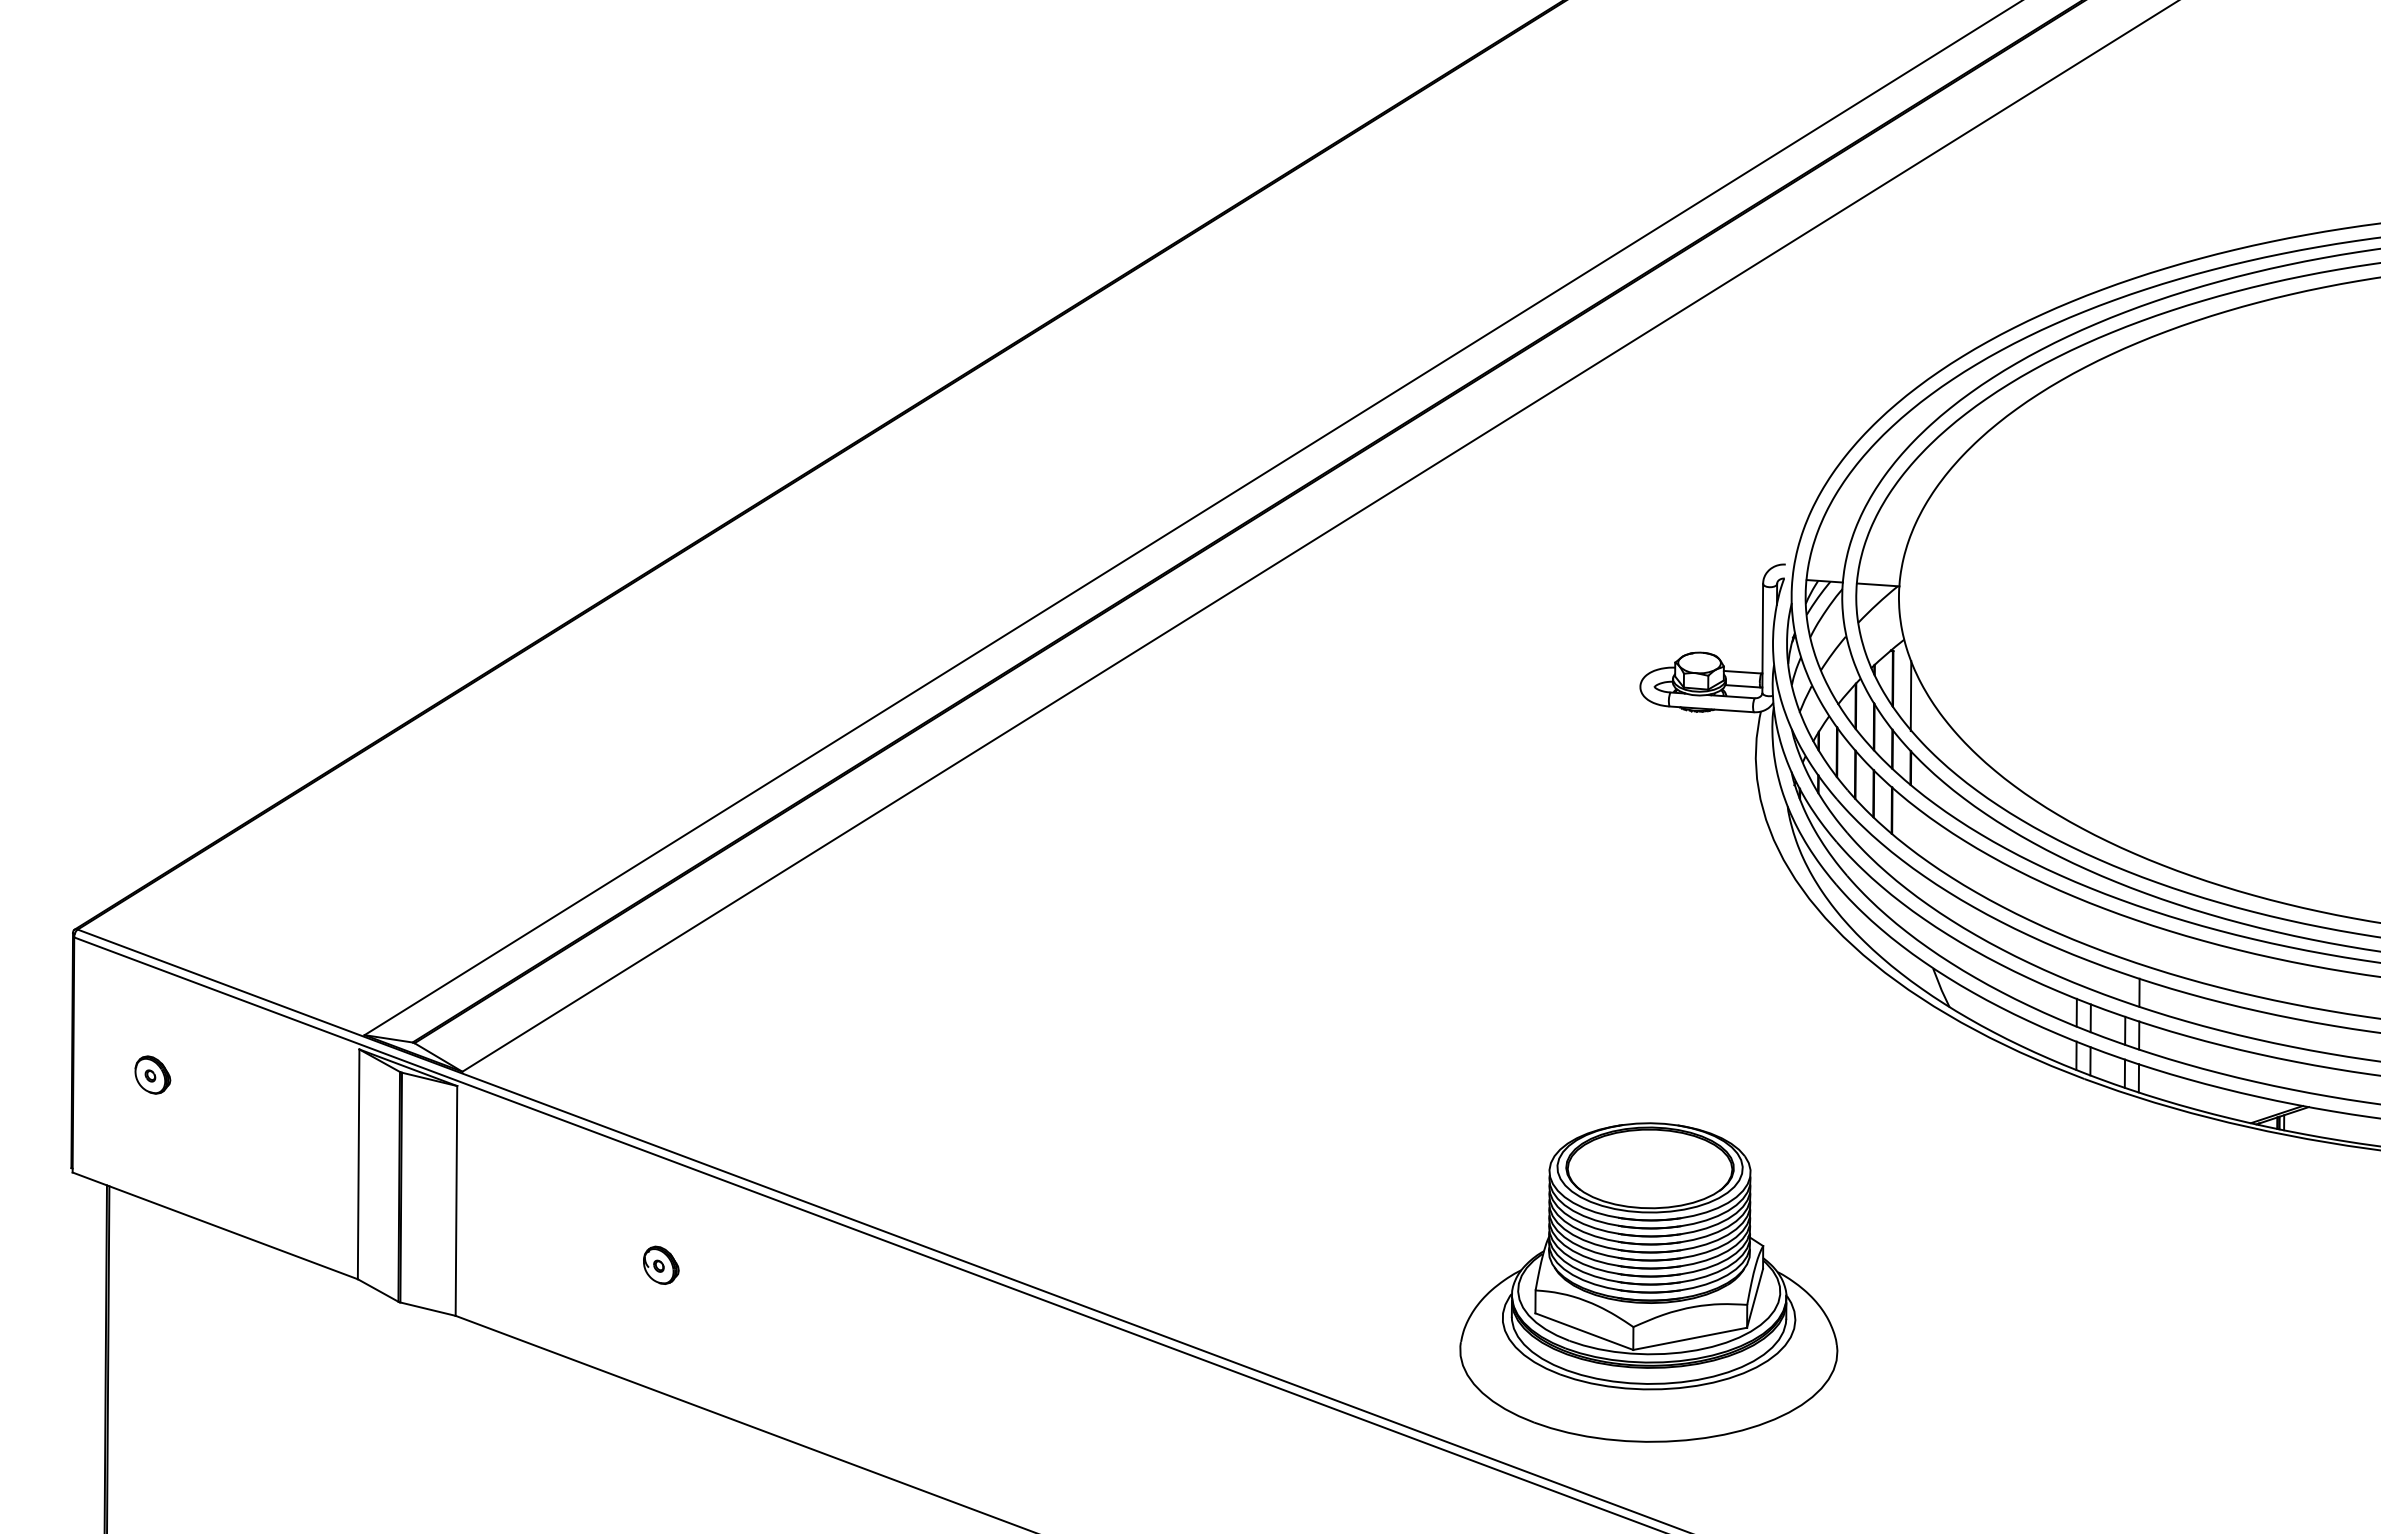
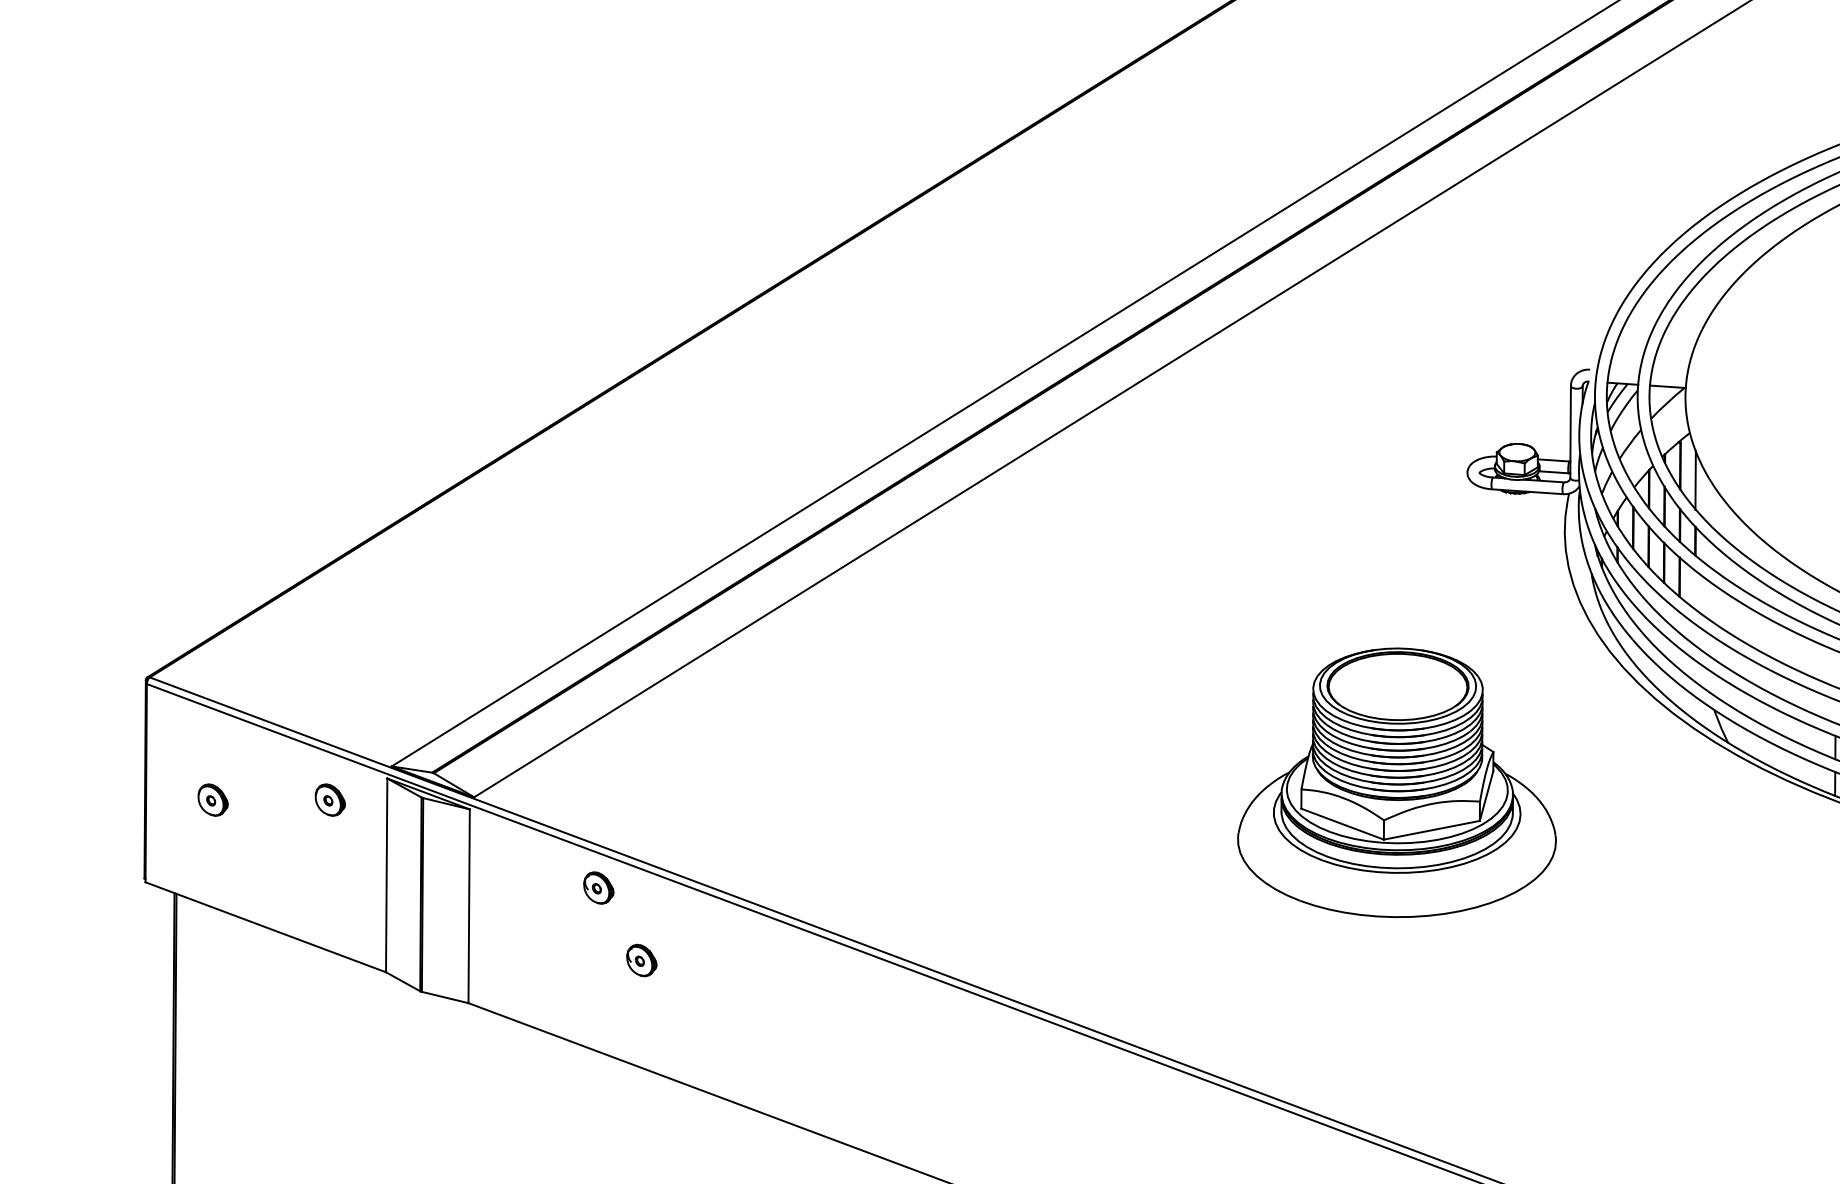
part: (291, 1074) -> (330, 799), added
part: (610, 1178) -> (599, 887), added
part: (1648, 1282) -> (1396, 782), moved

